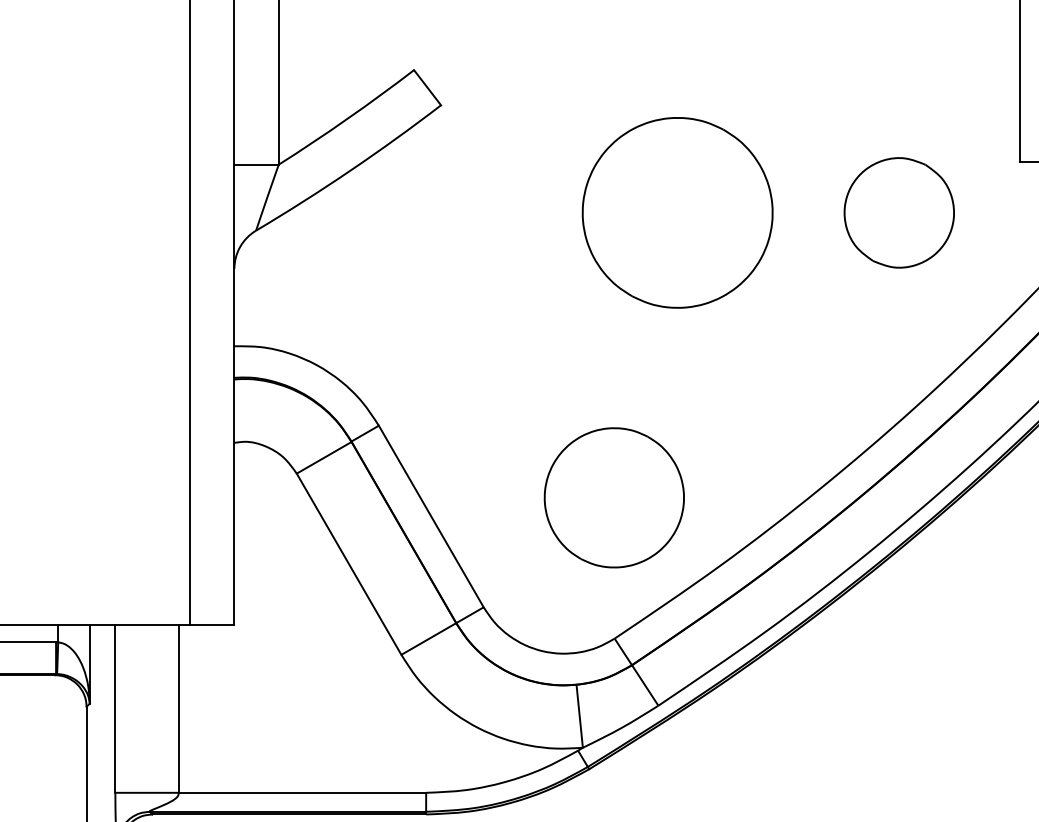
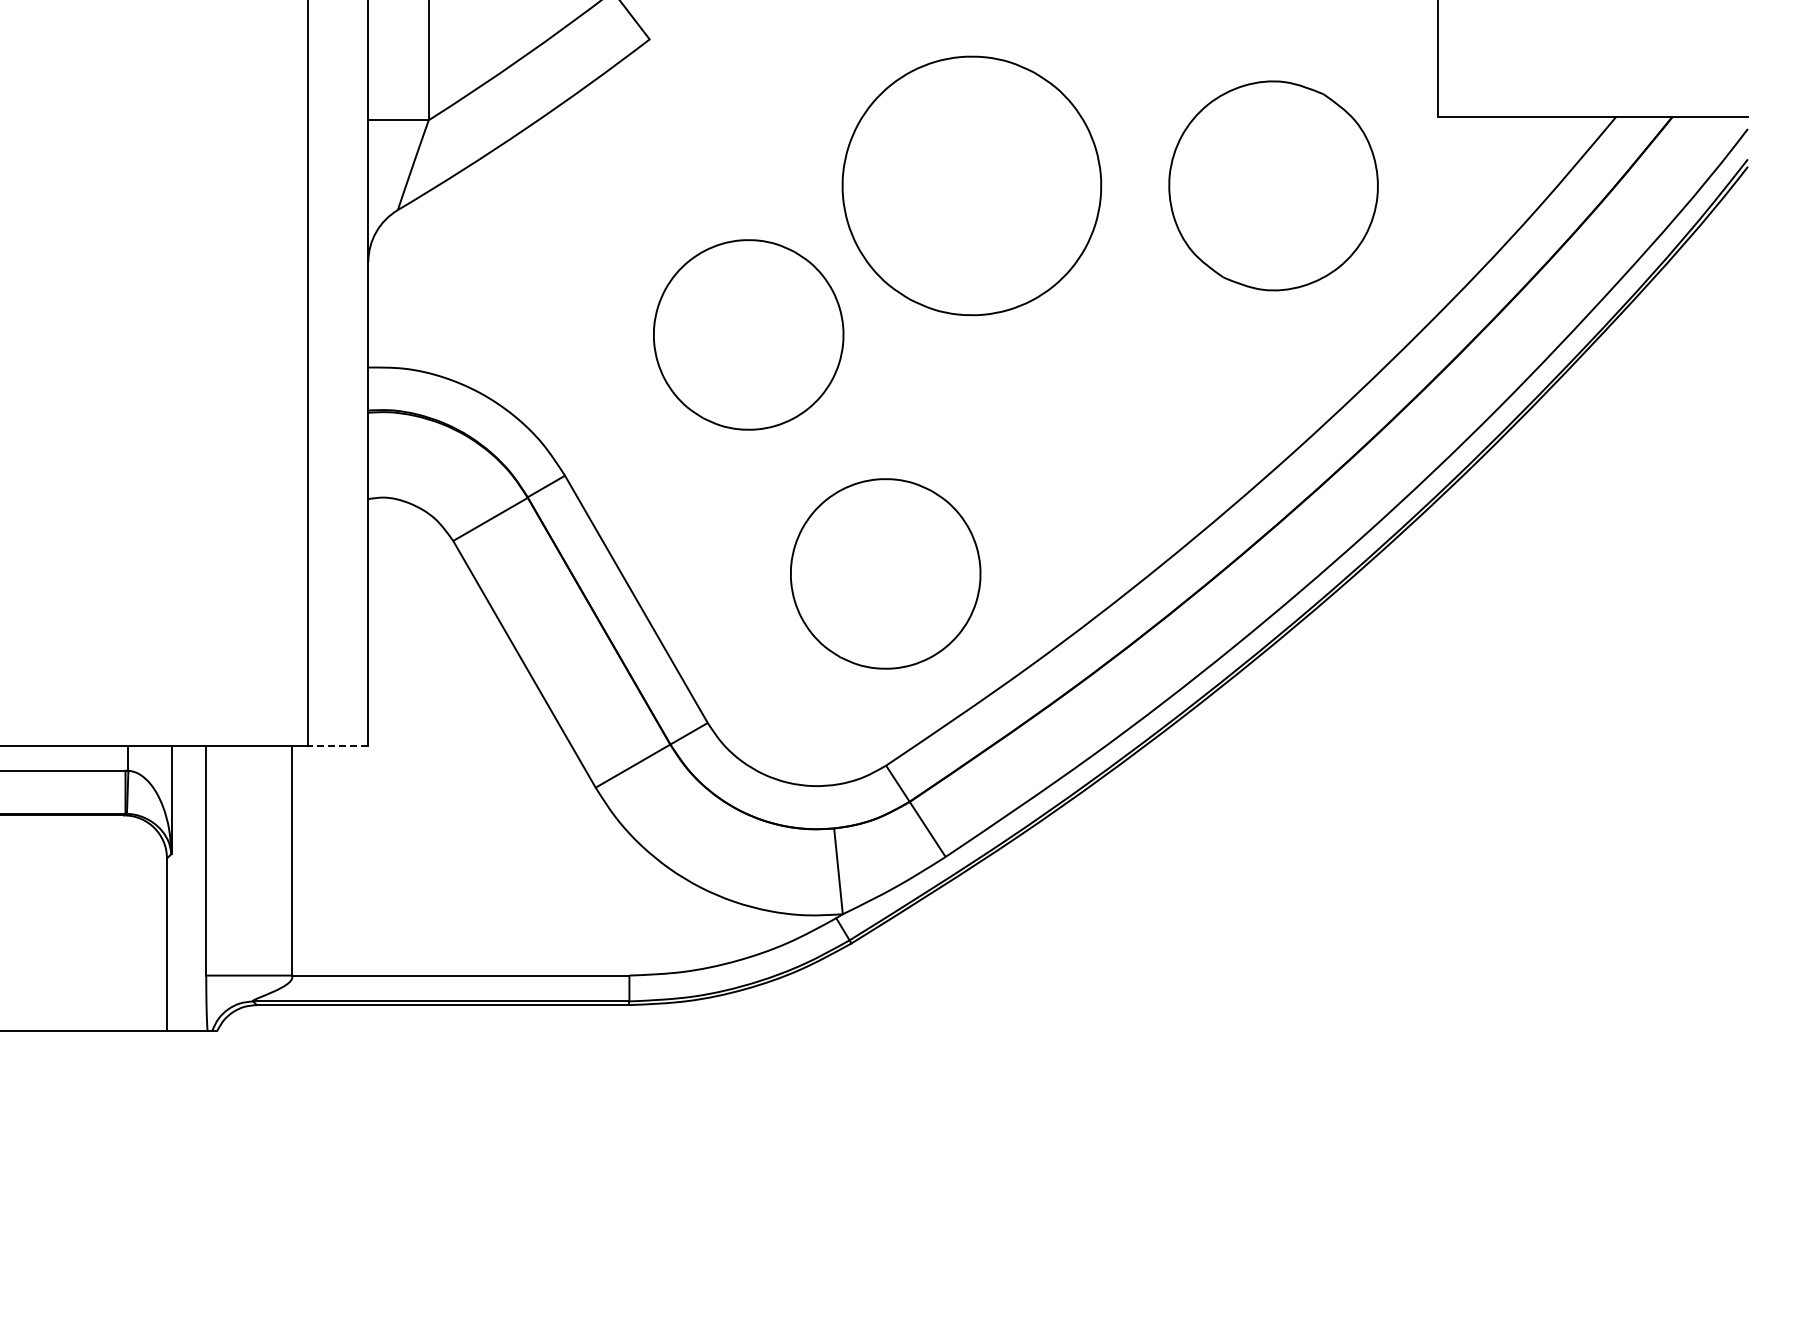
part: (899, 212) -> (1273, 185), size x1.4
part: (513, 322) -> (748, 334), added
line: (211, 624) -> (337, 746), solid -> dashed

